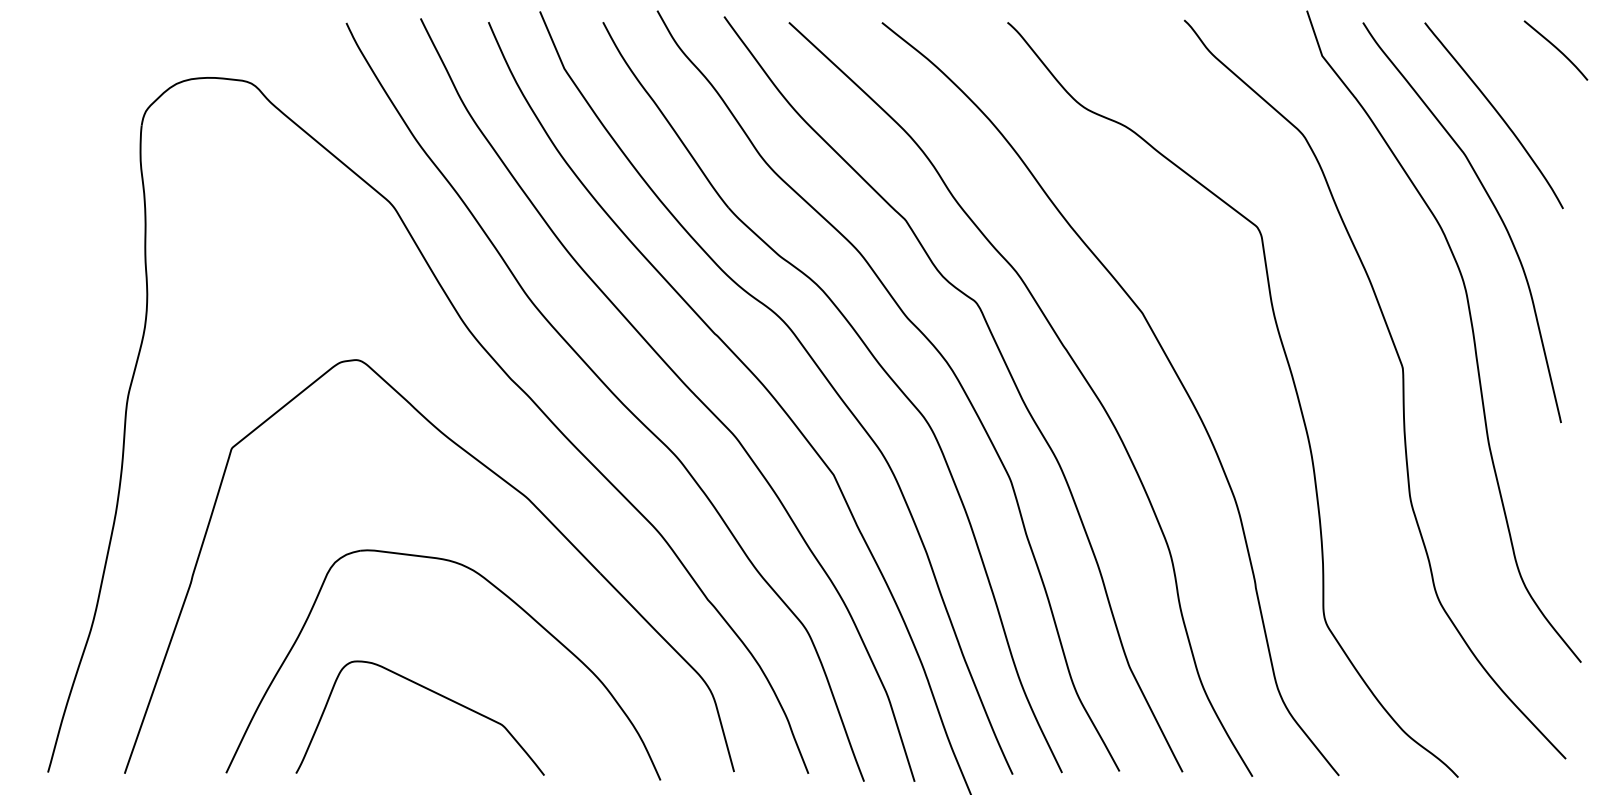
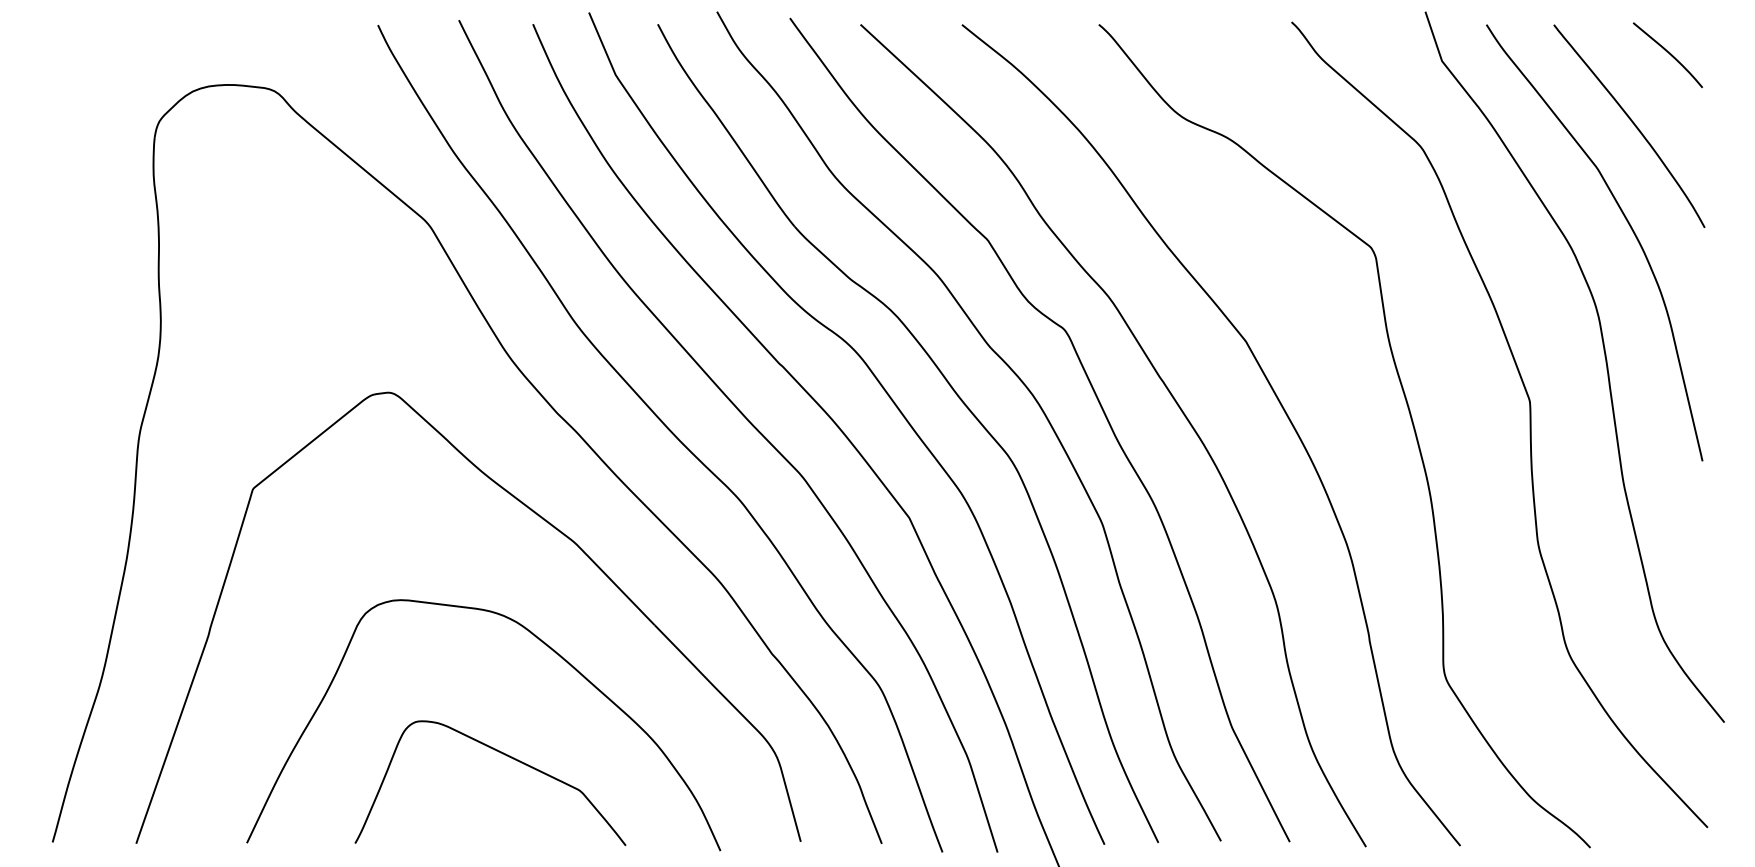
curve: (1556, 49) -> (1668, 53), moved
curve: (433, 692) -> (504, 755), moved

